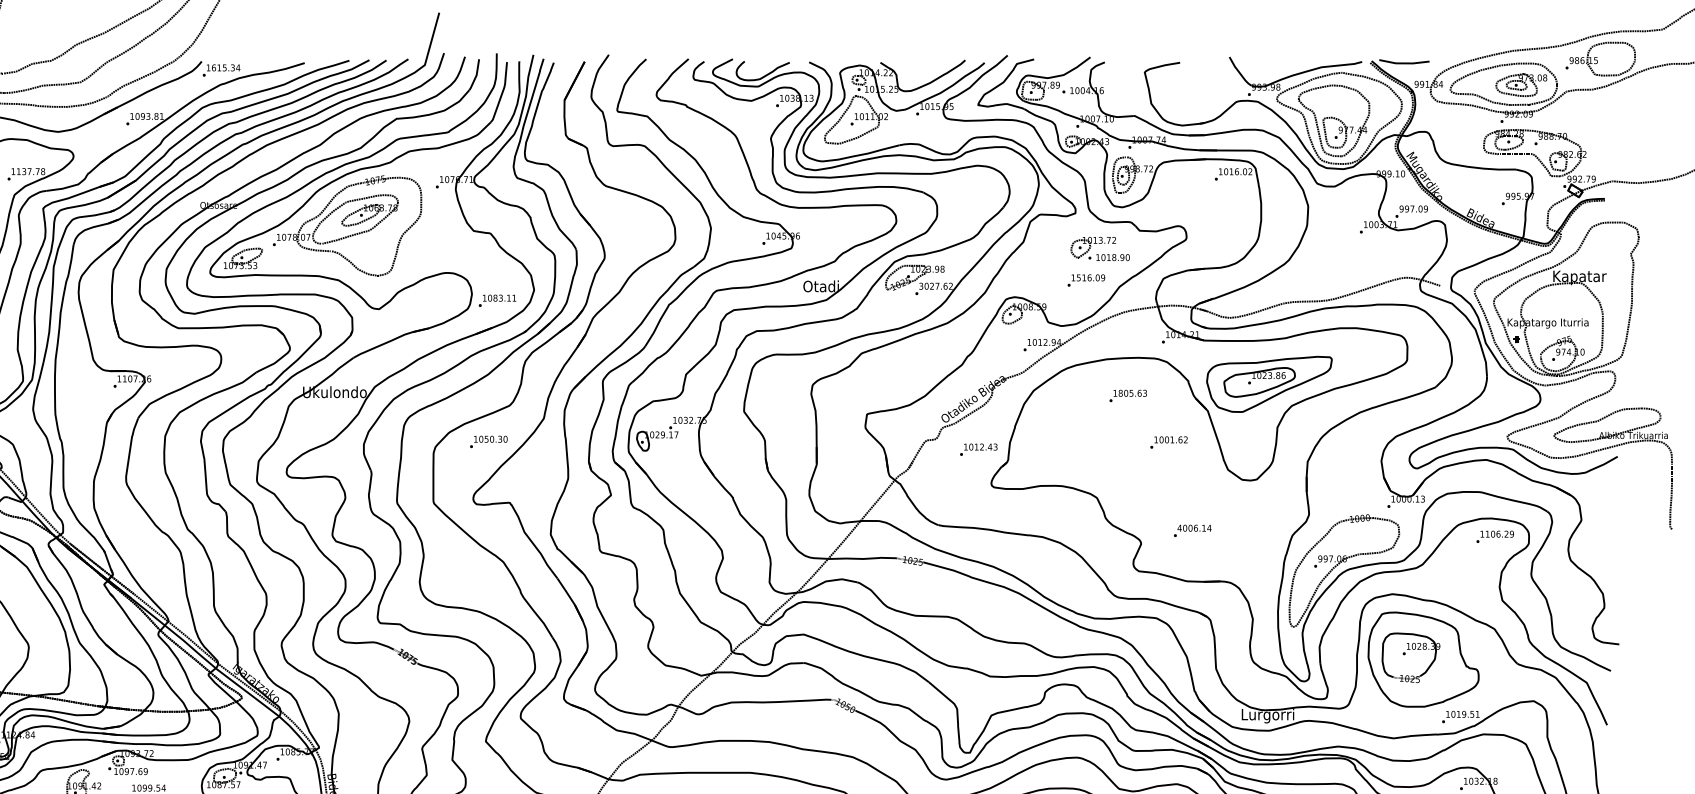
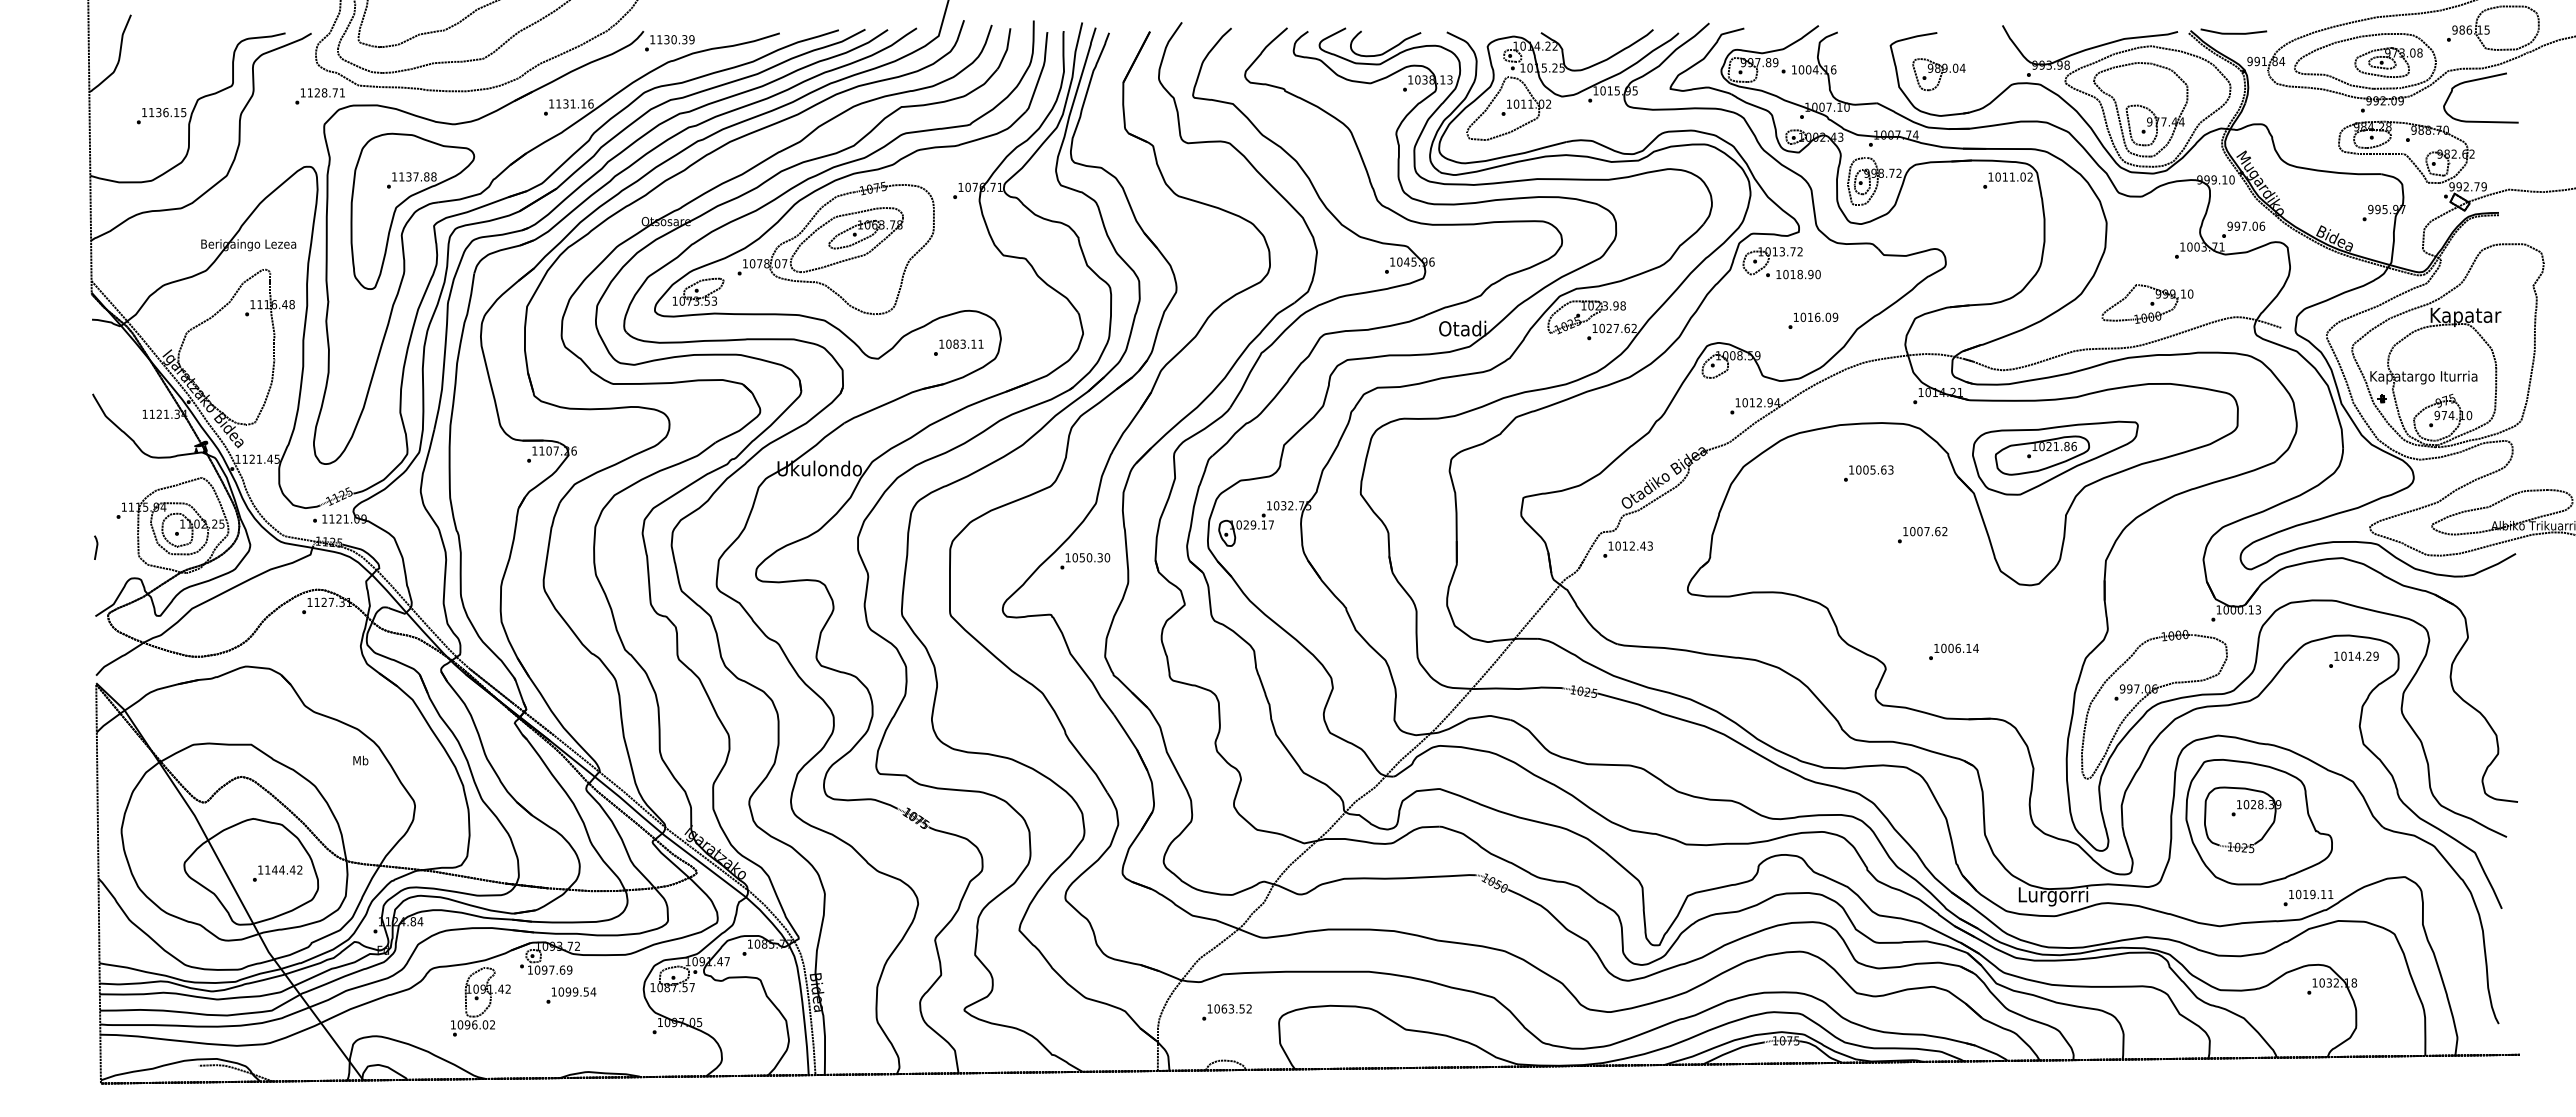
text: (225, 67) -> (675, 39), 1615.34 -> 1130.39
part: (1181, 94) -> (1938, 74), added
curve: (1590, 98) -> (2479, 80), added
text: (149, 116) -> (574, 103), 1093.81 -> 1131.16
text: (37, 171) -> (426, 176), 1137.78 -> 1137.88
text: (1236, 171) -> (2012, 176), 1016.02 -> 1011.02
text: (1426, 208) -> (2262, 225), 997.09 -> 997.06
part: (1100, 243) -> (1781, 256), moved
part: (1339, 267) -> (2147, 303), added
text: (1078, 277) -> (1803, 316), 1516.09 -> 1016.09
text: (920, 286) -> (1594, 328), 3027.62 -> 1027.62
text: (497, 300) -> (958, 347), moved
text: (1269, 375) -> (2055, 446), 1023.86 -> 1021.86
text: (1120, 392) -> (1858, 469), 1805.63 -> 1005.63
text: (1171, 439) -> (1926, 531), 1001.62 -> 1007.62
text: (489, 442) -> (1085, 561), moved
text: (978, 449) -> (1627, 549), moved
text: (1179, 527) -> (1936, 647), 4006.14 -> 1006.14
text: (1492, 533) -> (2350, 655), 1106.29 -> 1014.29
text: (1472, 714) -> (2323, 894), 1019.51 -> 1019.11

